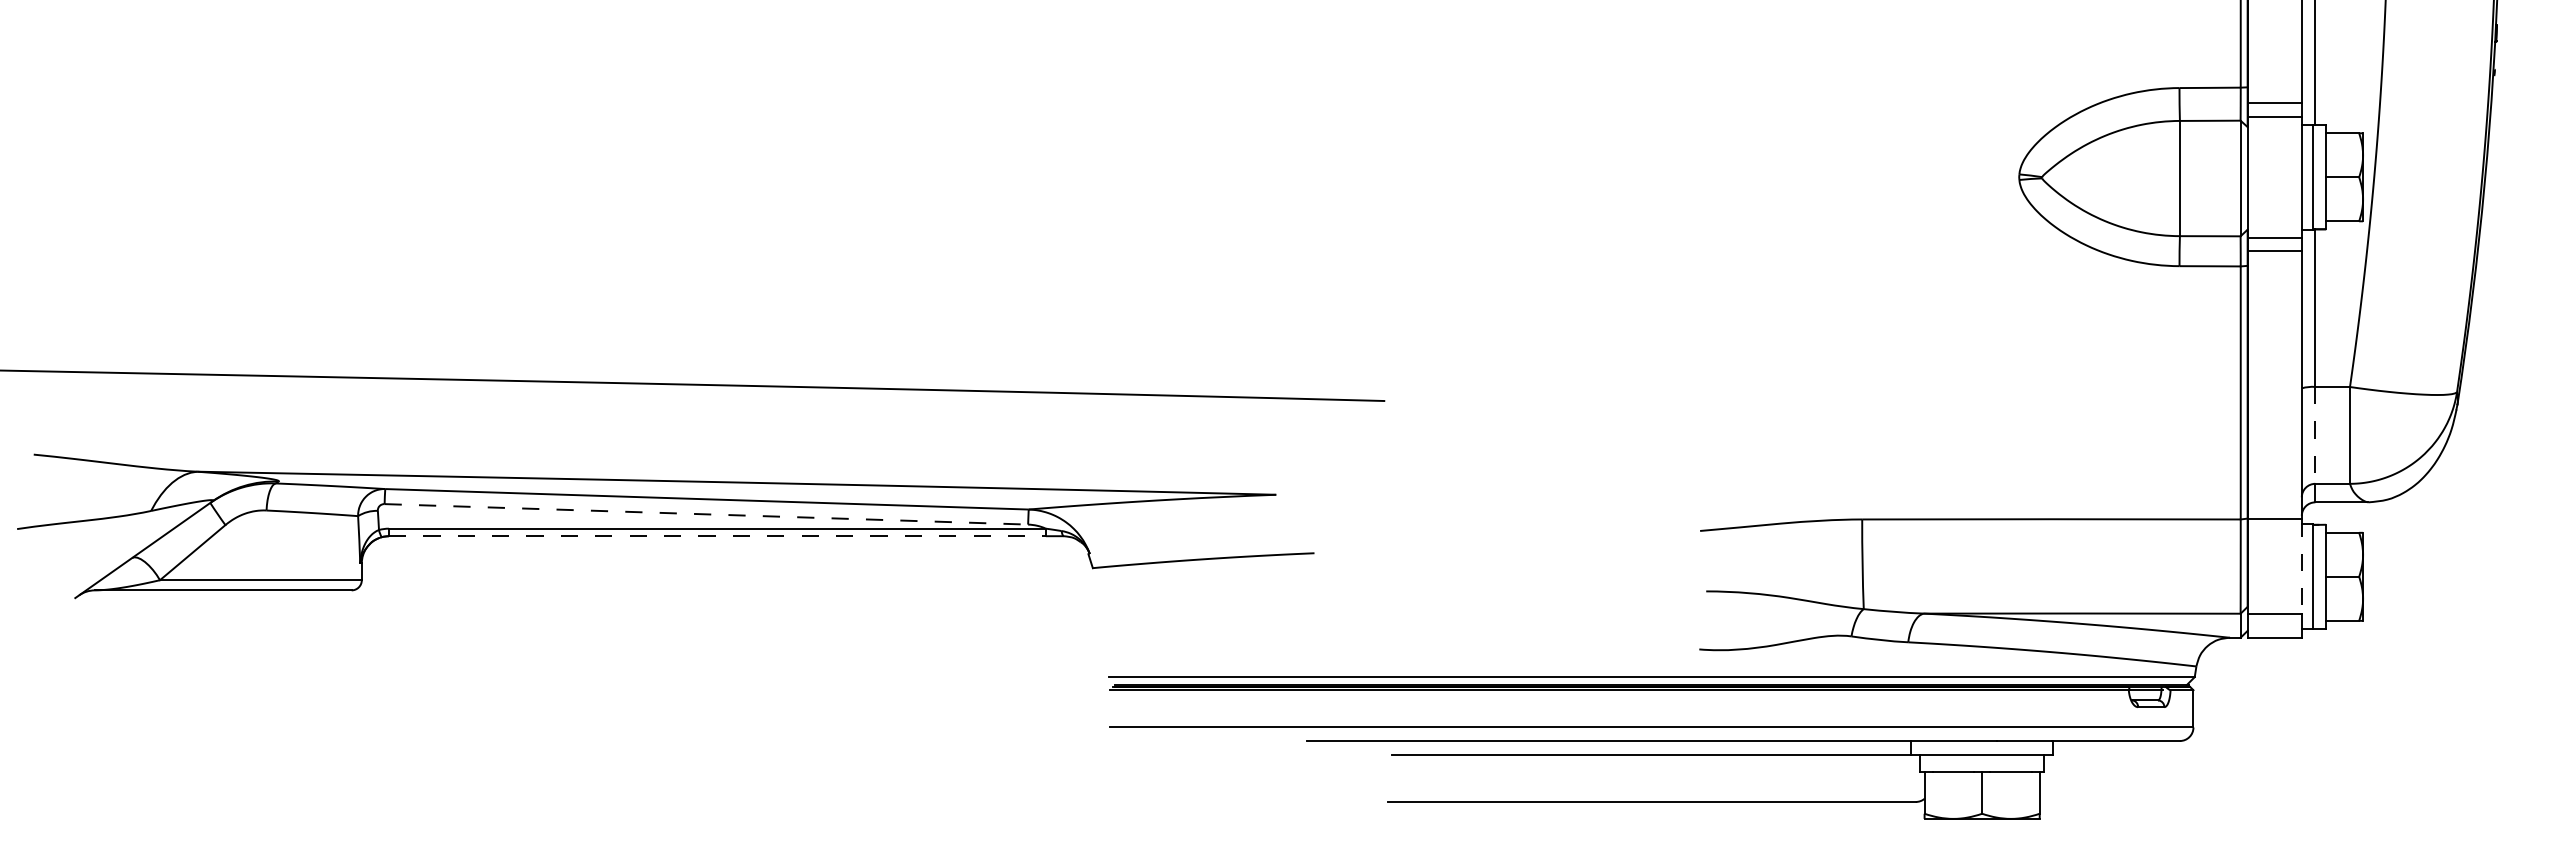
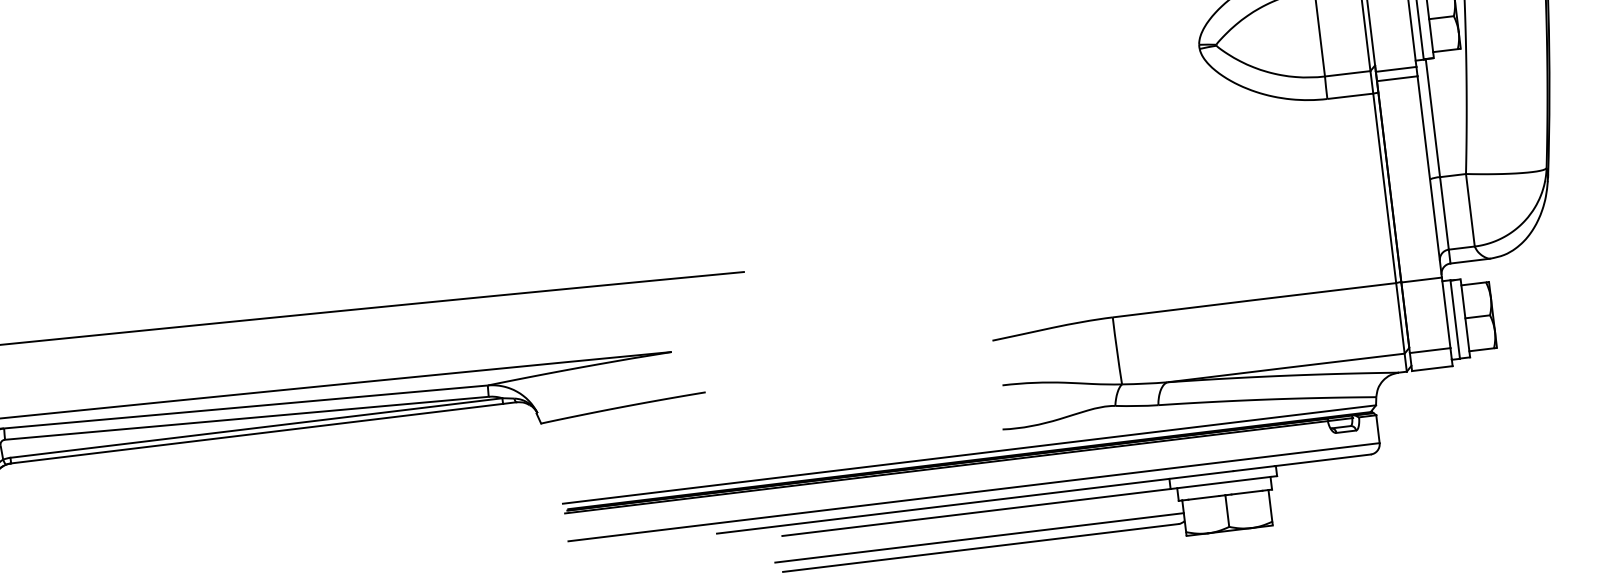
line: (2315, 435) -> (1444, 213), dashed -> solid
line: (706, 514) -> (246, 418), dashed -> solid
line: (717, 536) -> (257, 433), dashed -> solid
line: (2301, 567) -> (1446, 313), dashed -> solid
line: (1651, 788) -> (979, 537), added

